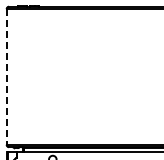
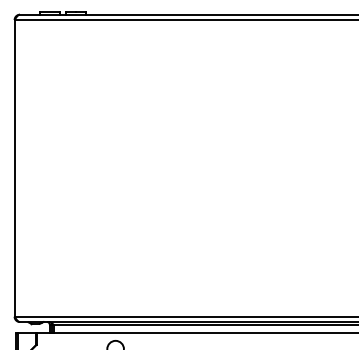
line: (6, 76) -> (14, 167), dashed -> solid

